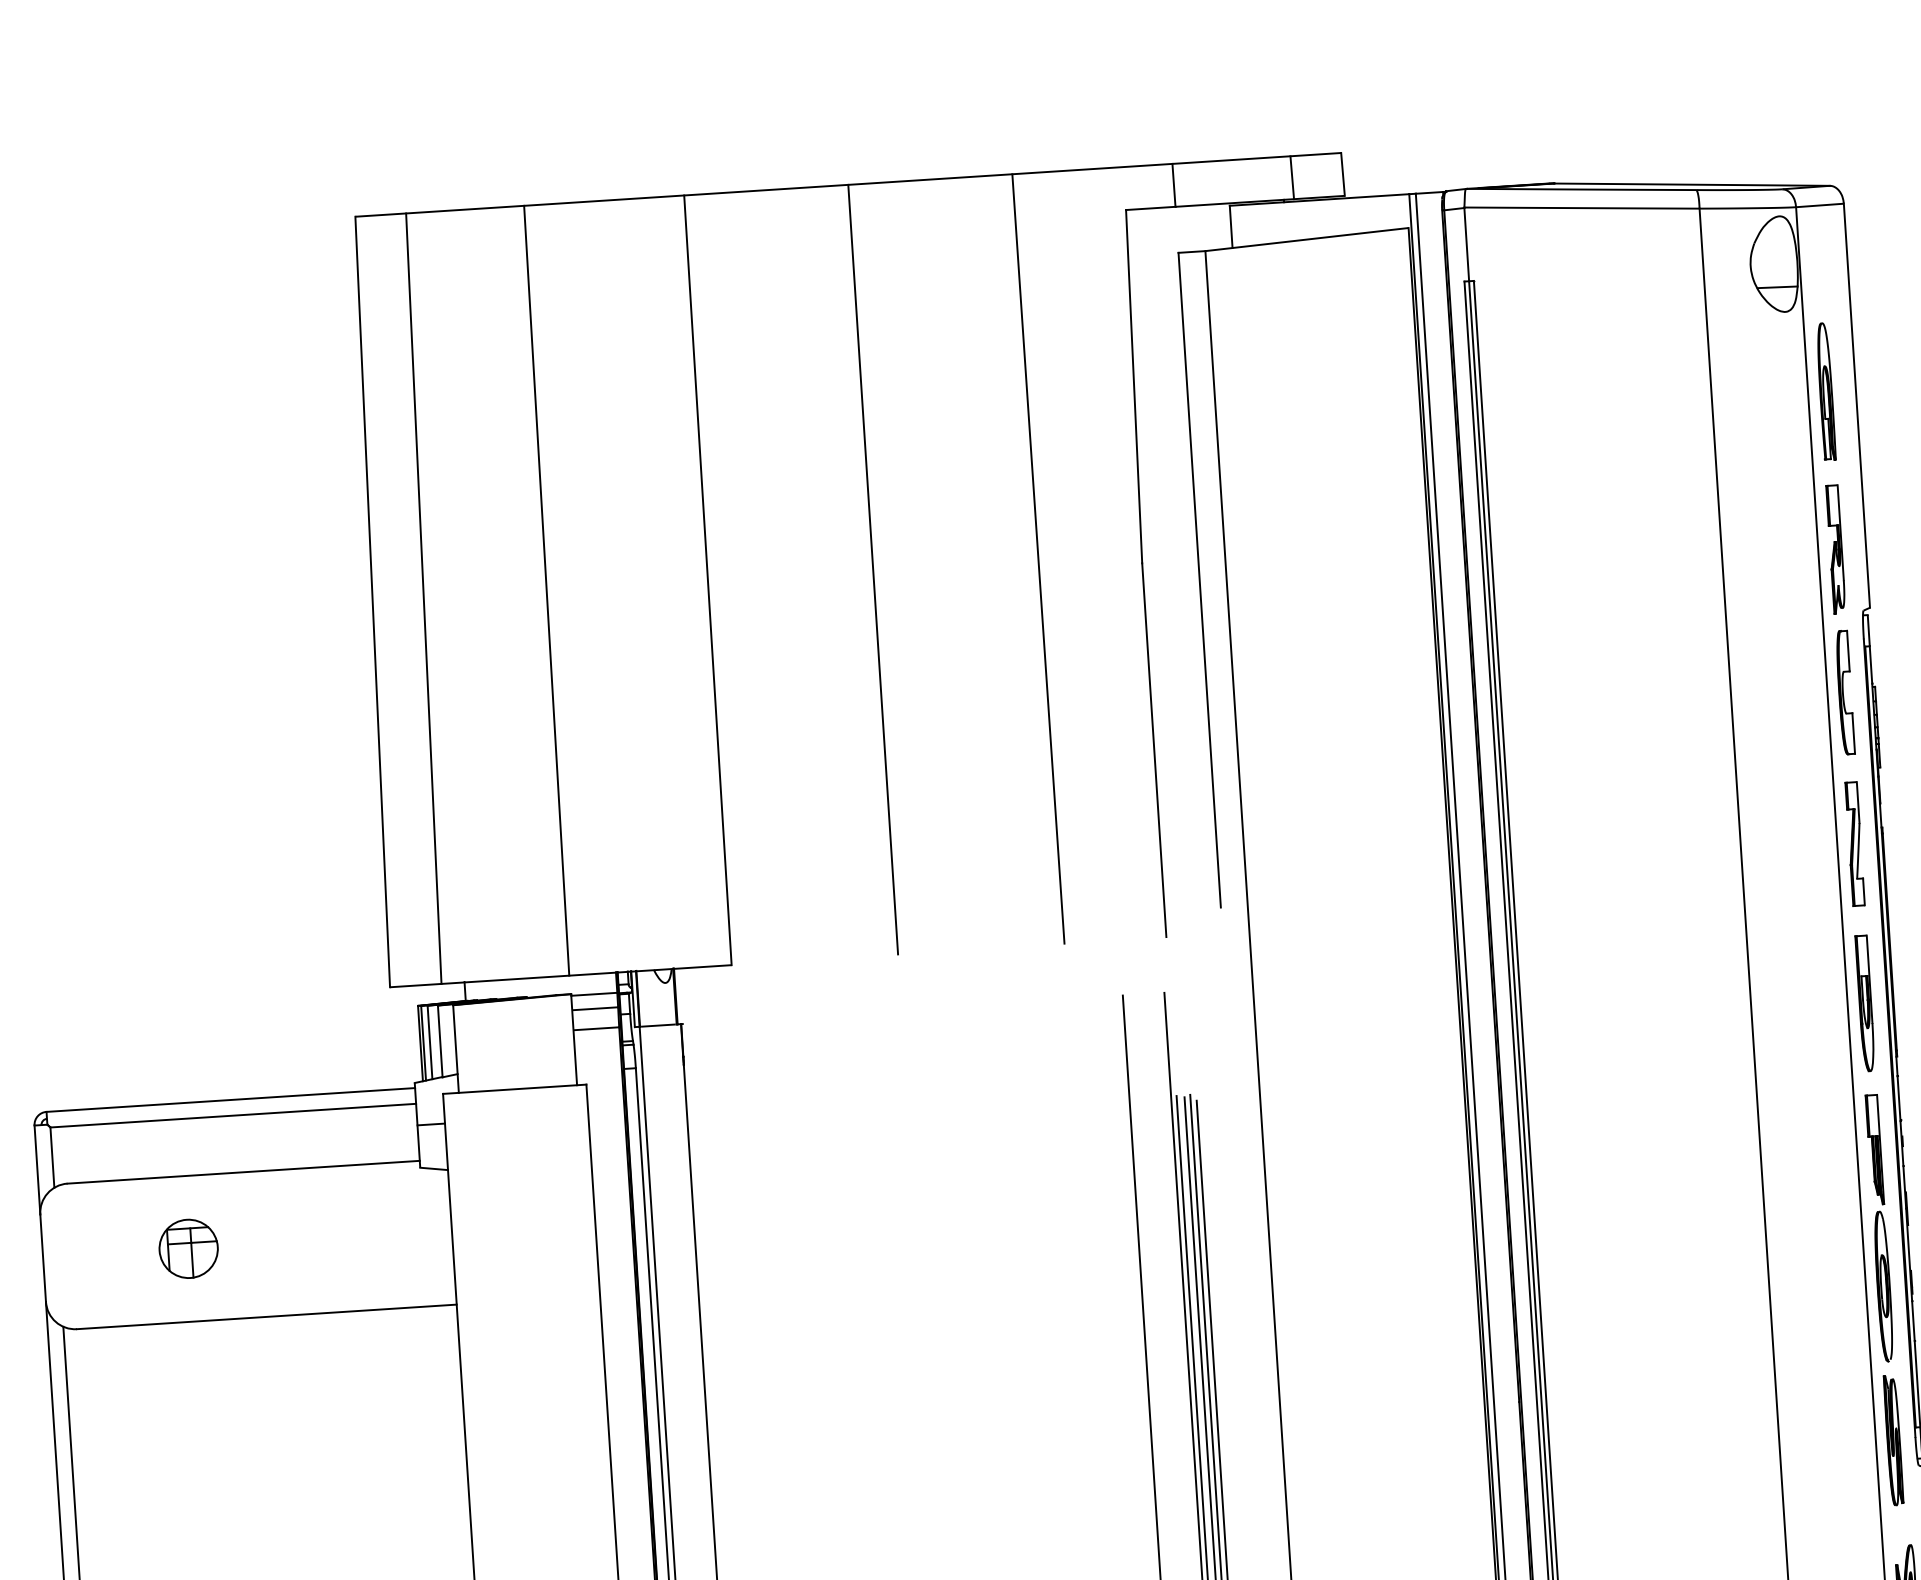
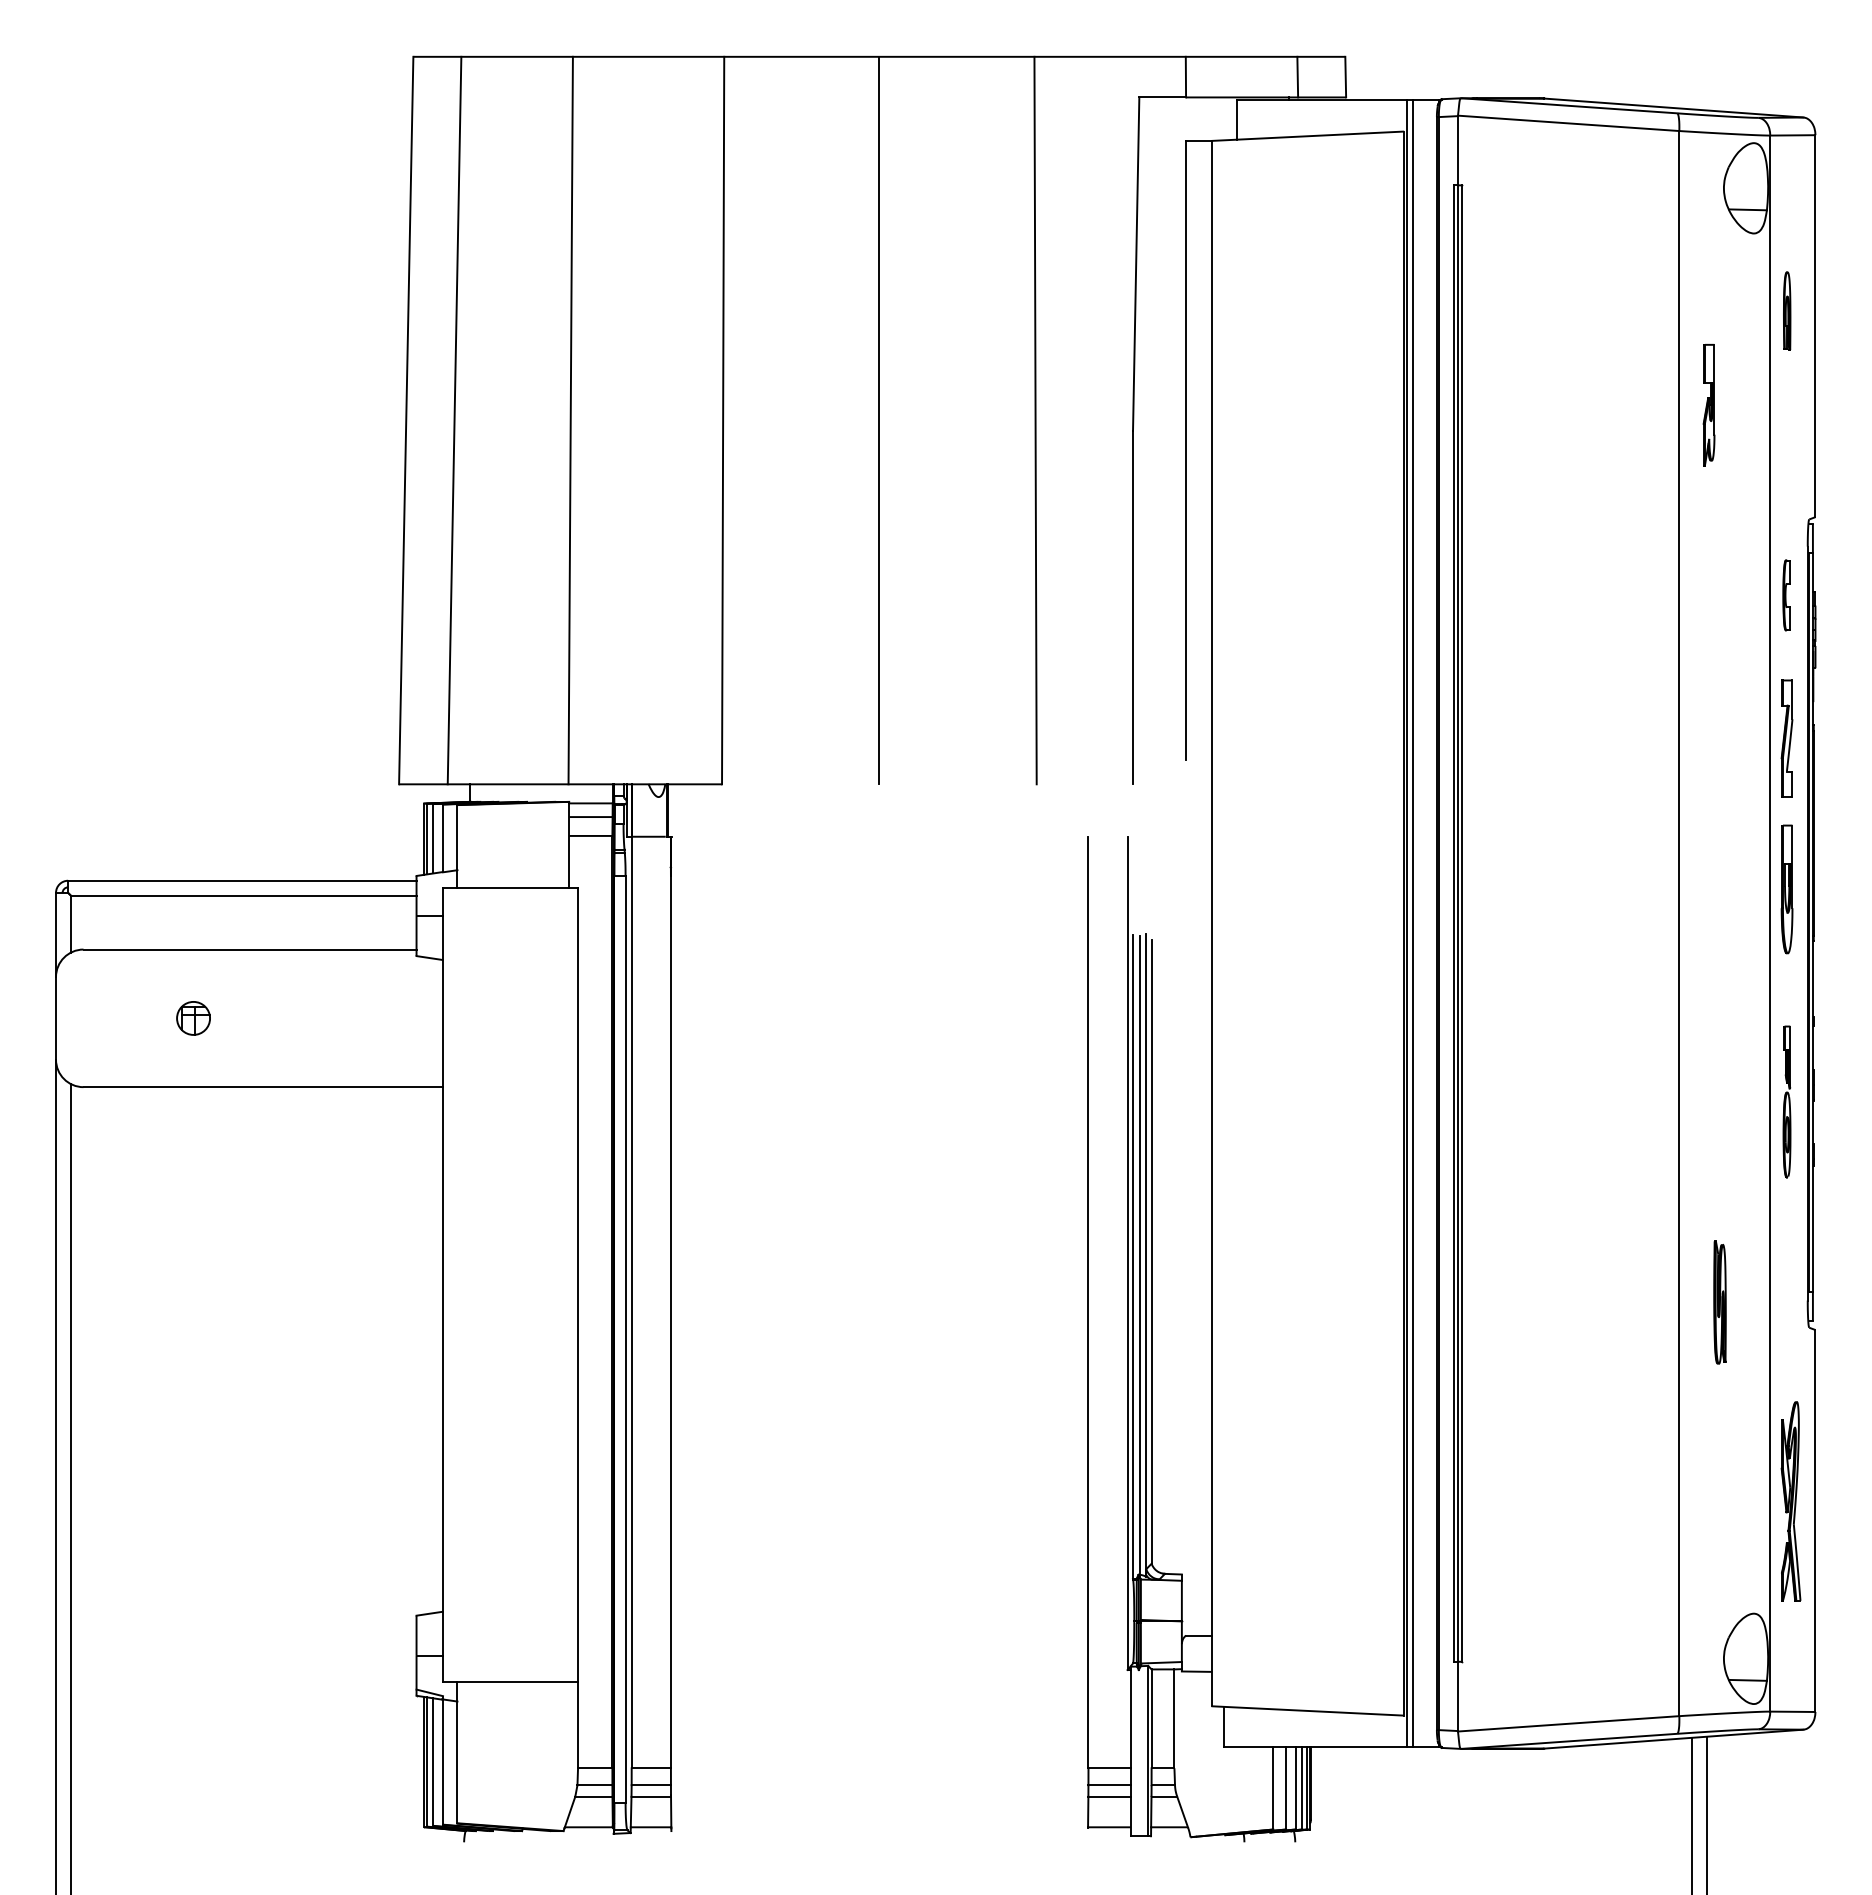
part: (1825, 391) -> (1786, 310), size x0.6
part: (1835, 549) -> (1708, 405), moved
part: (1844, 692) -> (1786, 595), size x0.6
part: (1879, 1227) -> (1786, 1101), size x0.6
part: (188, 1249) -> (193, 1018), size x0.6
part: (1893, 1440) -> (1719, 1302), moved

